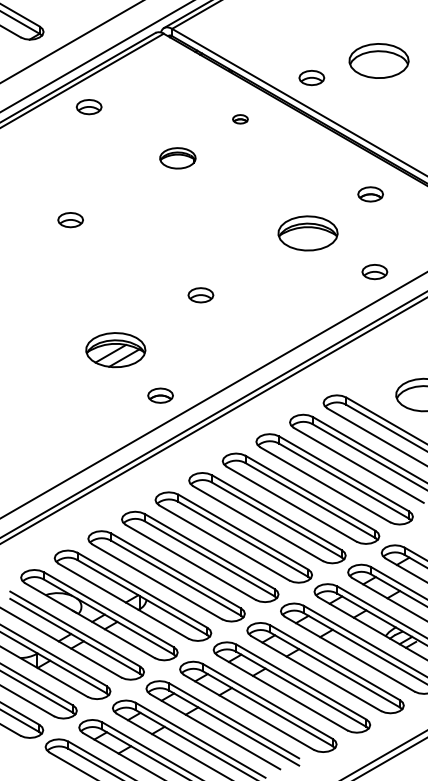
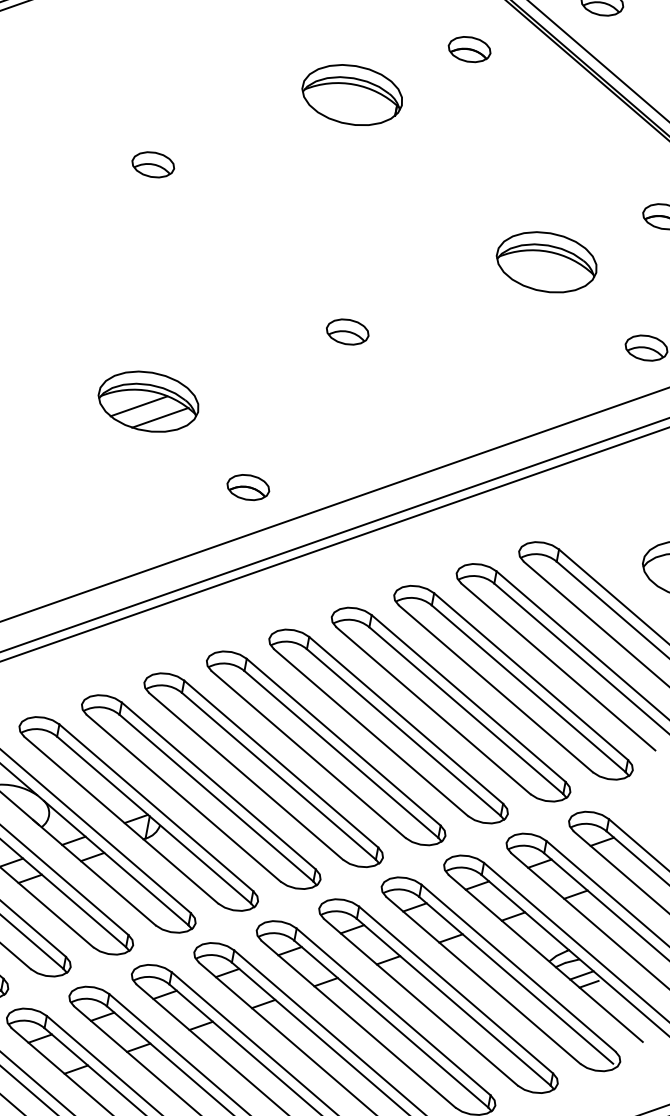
part: (240, 119) -> (469, 50), size x1.67
part: (177, 158) -> (351, 95), size x1.67
part: (115, 350) -> (148, 402), moved

